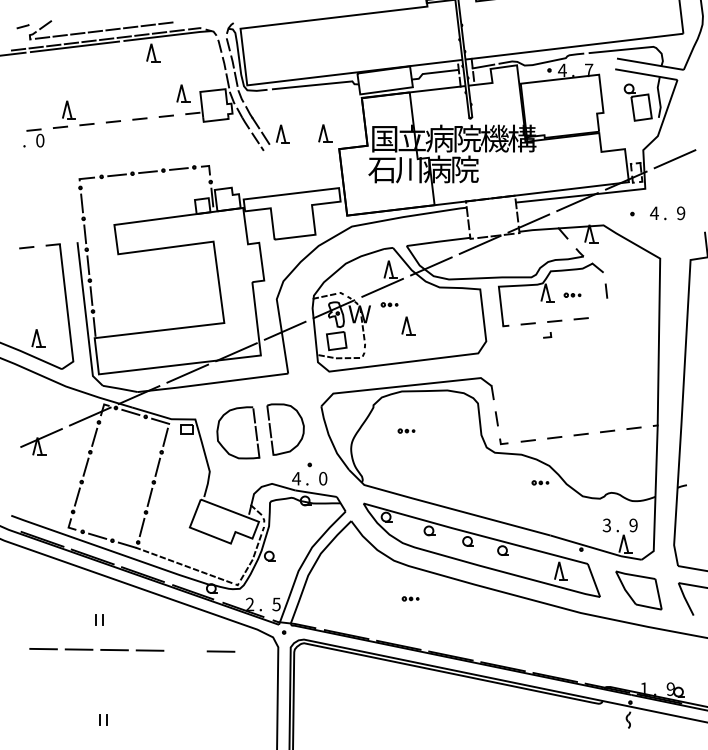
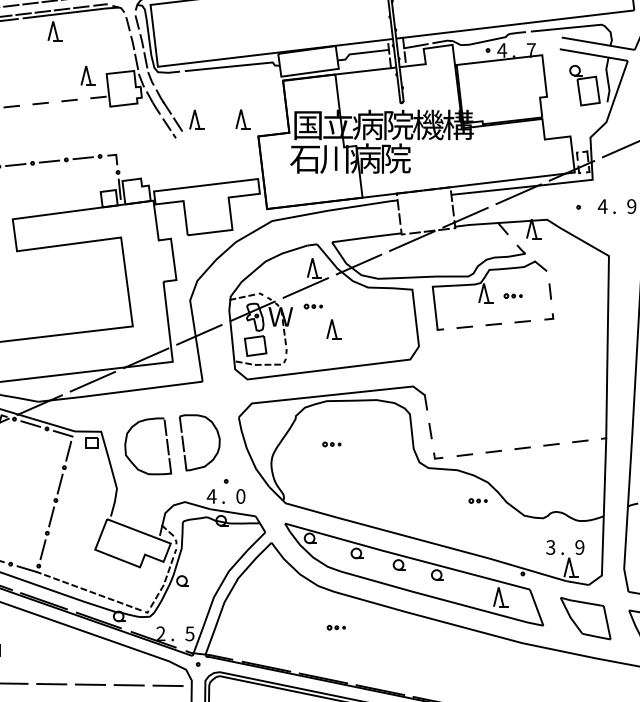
line: (547, 336) -> (549, 318), moved
line: (185, 650) -> (90, 684), added
line: (256, 651) -> (168, 685), added

